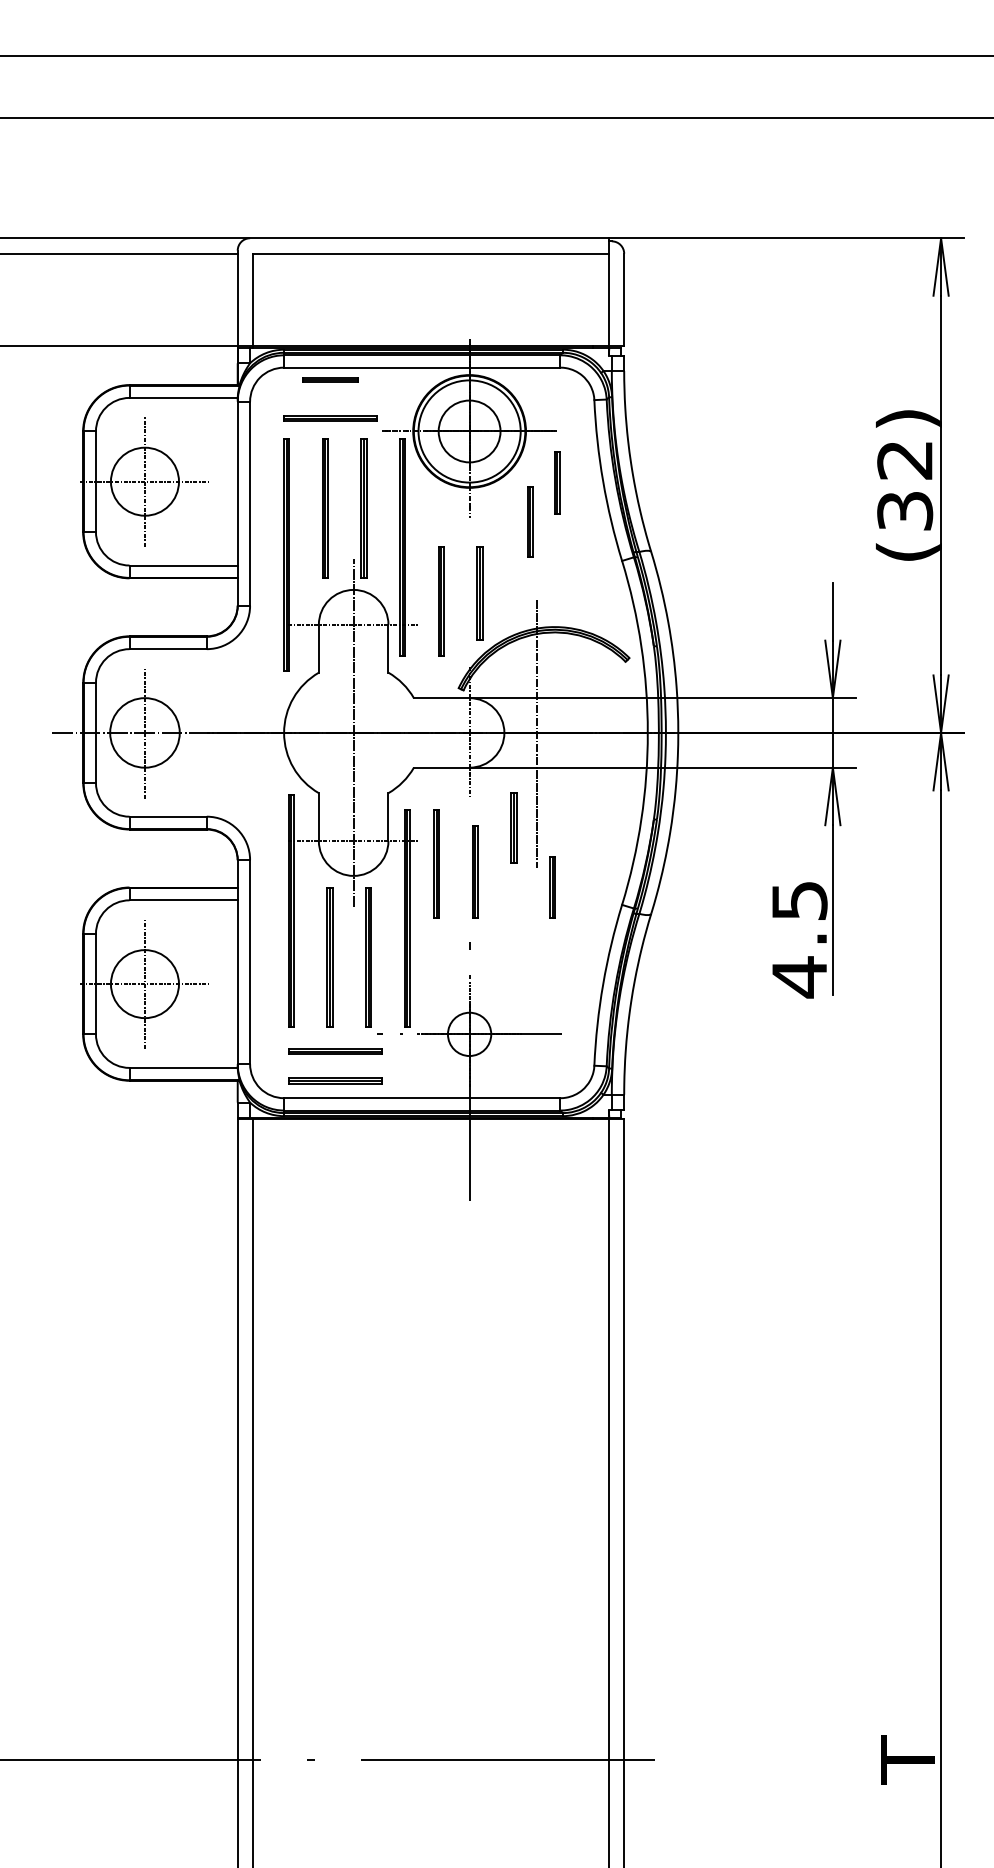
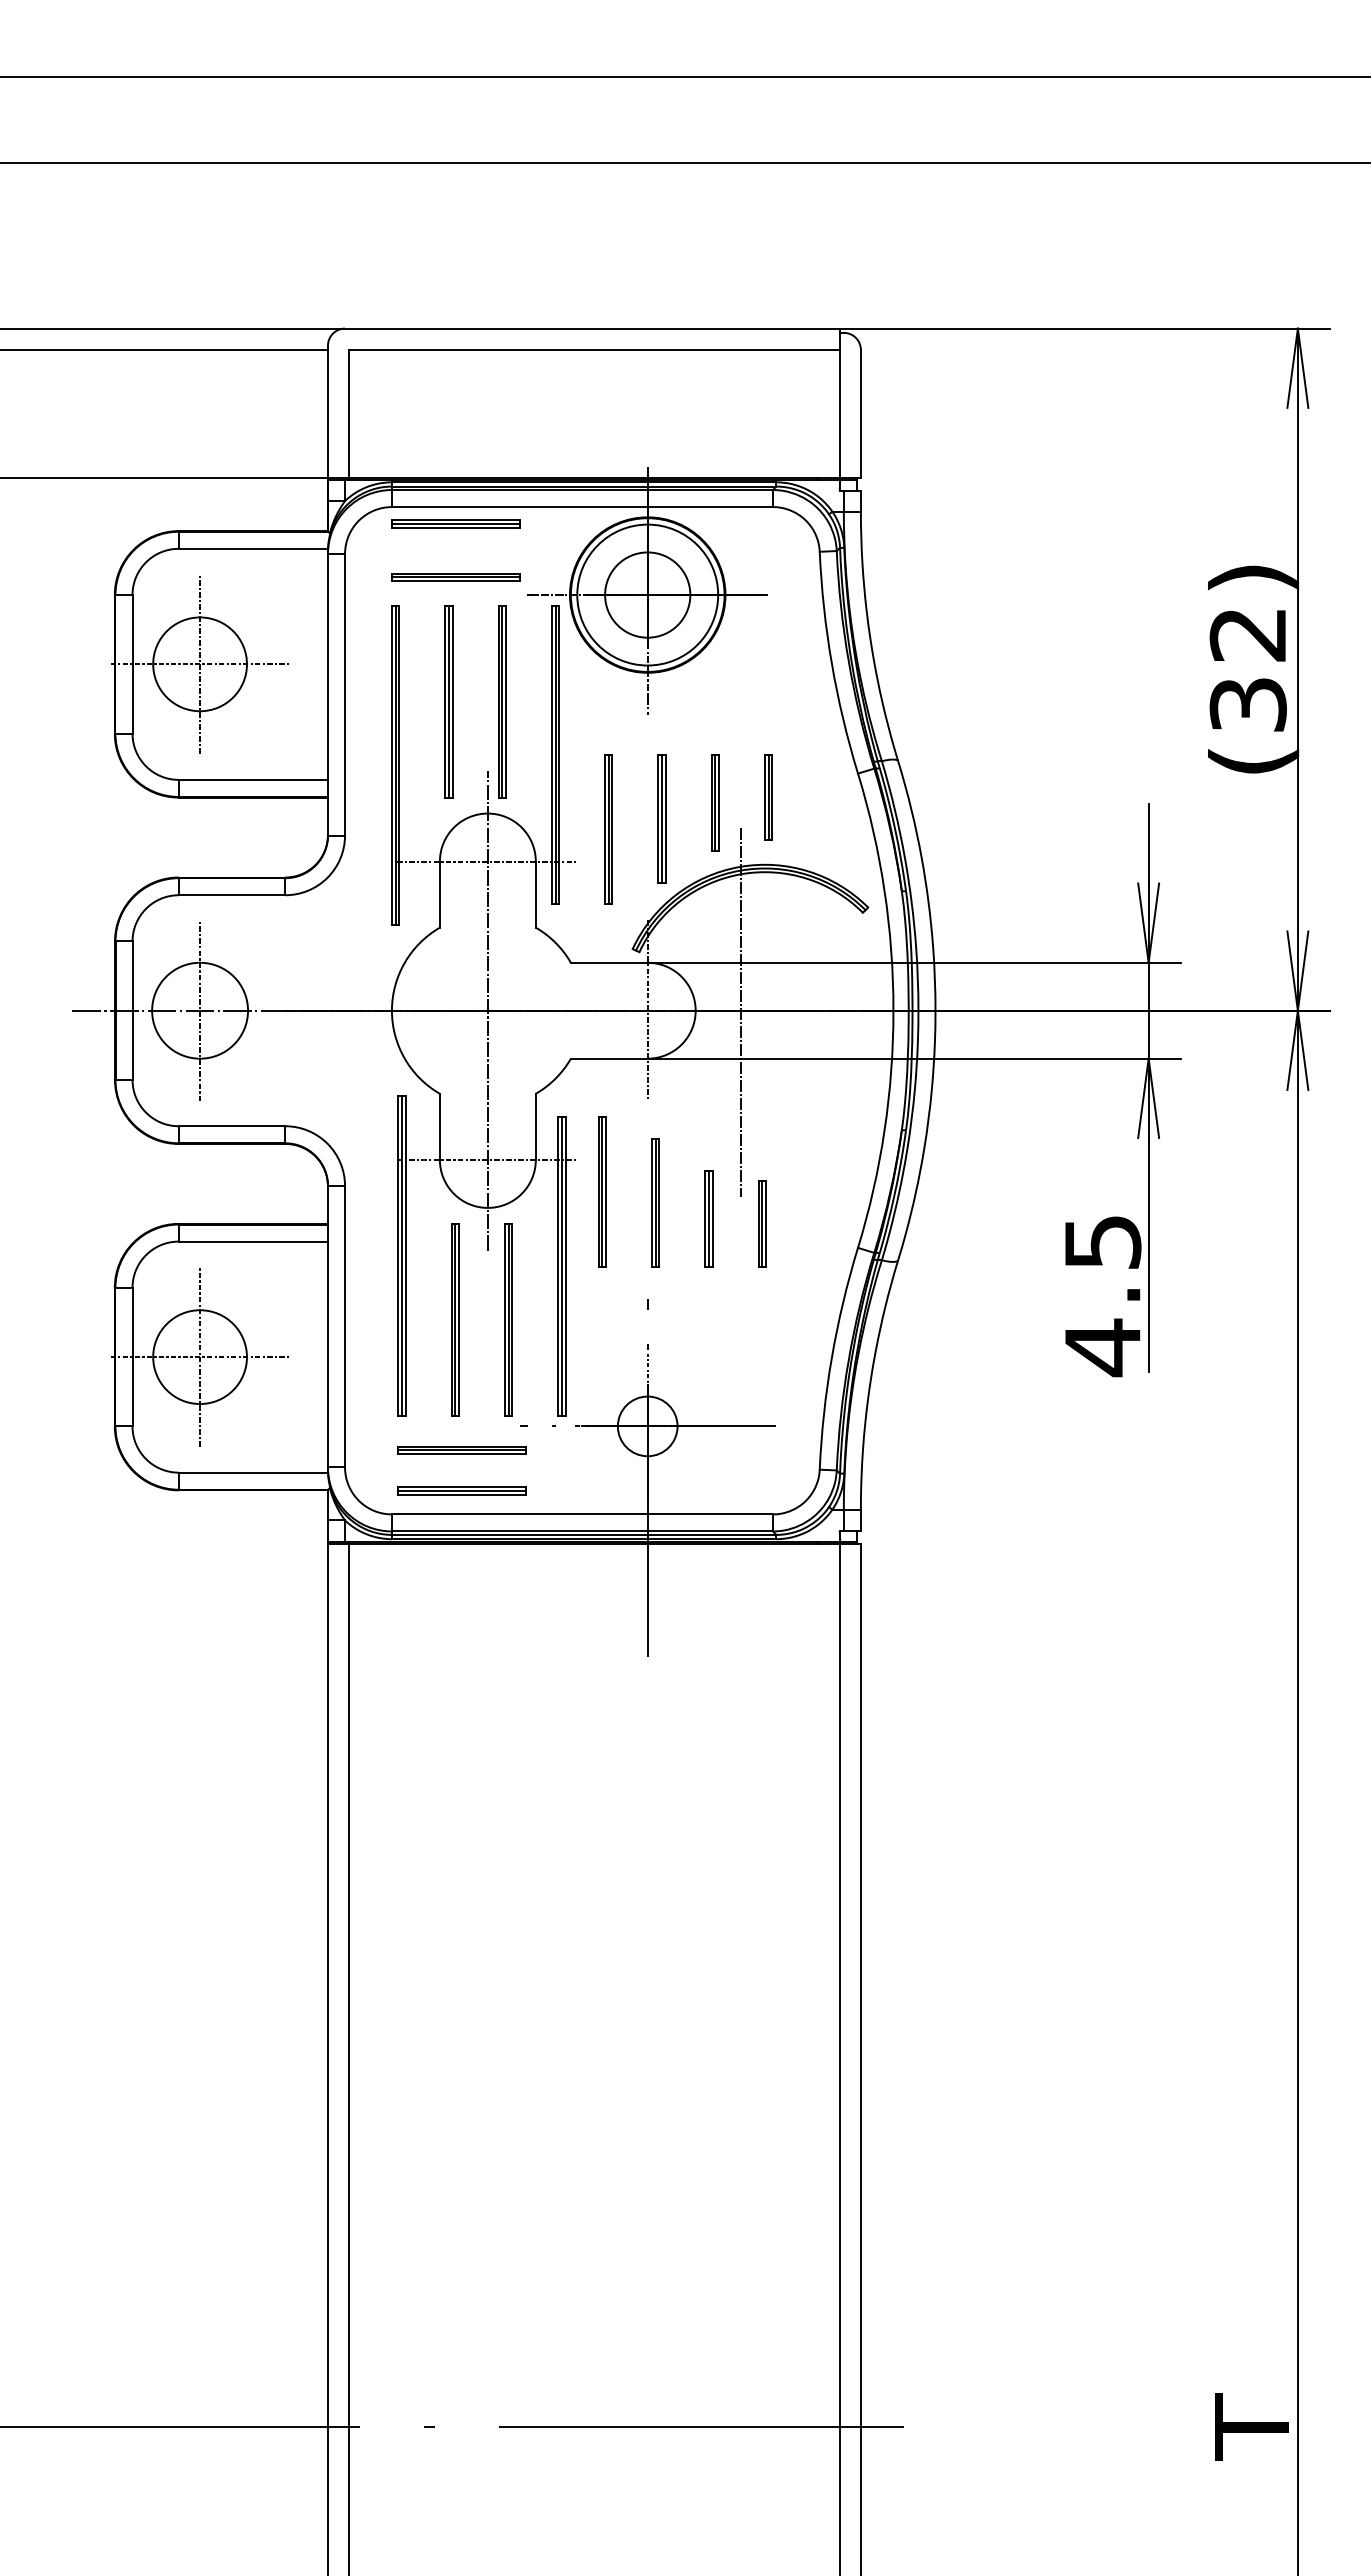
part: (330, 379) -> (455, 523), size x1.67
part: (557, 483) -> (768, 797), moved
part: (530, 521) -> (715, 802), moved
part: (513, 827) -> (708, 1218), moved

